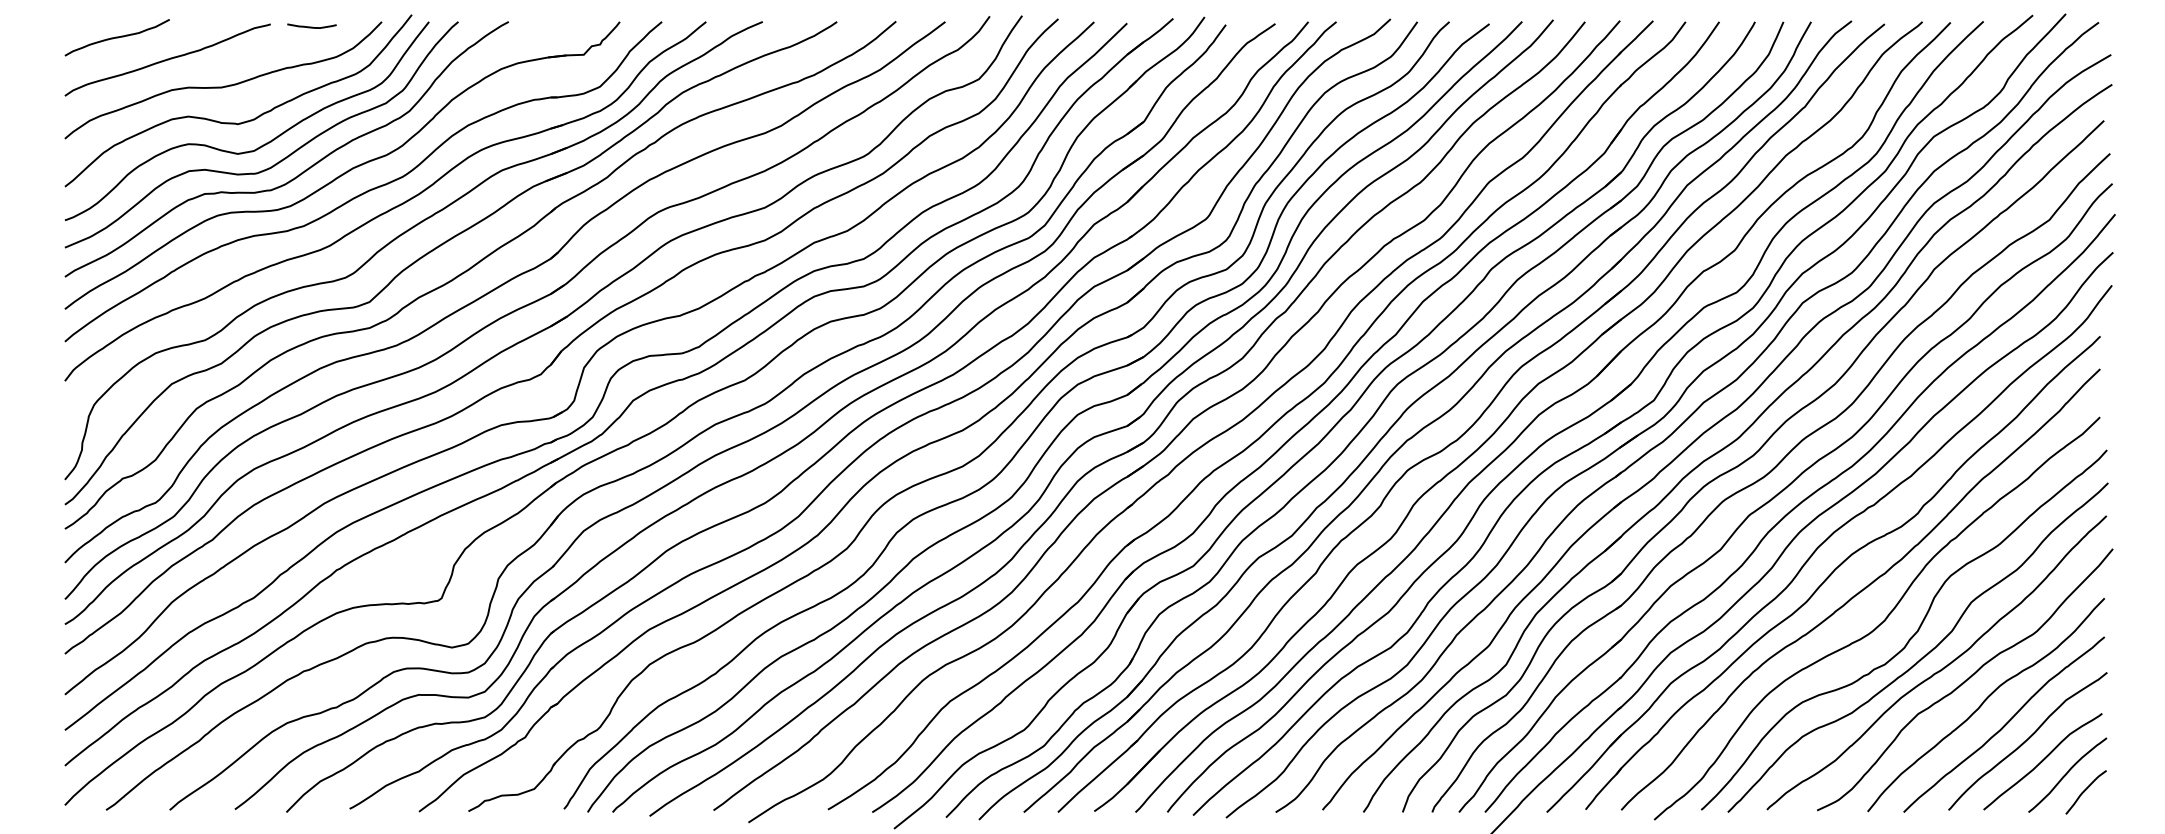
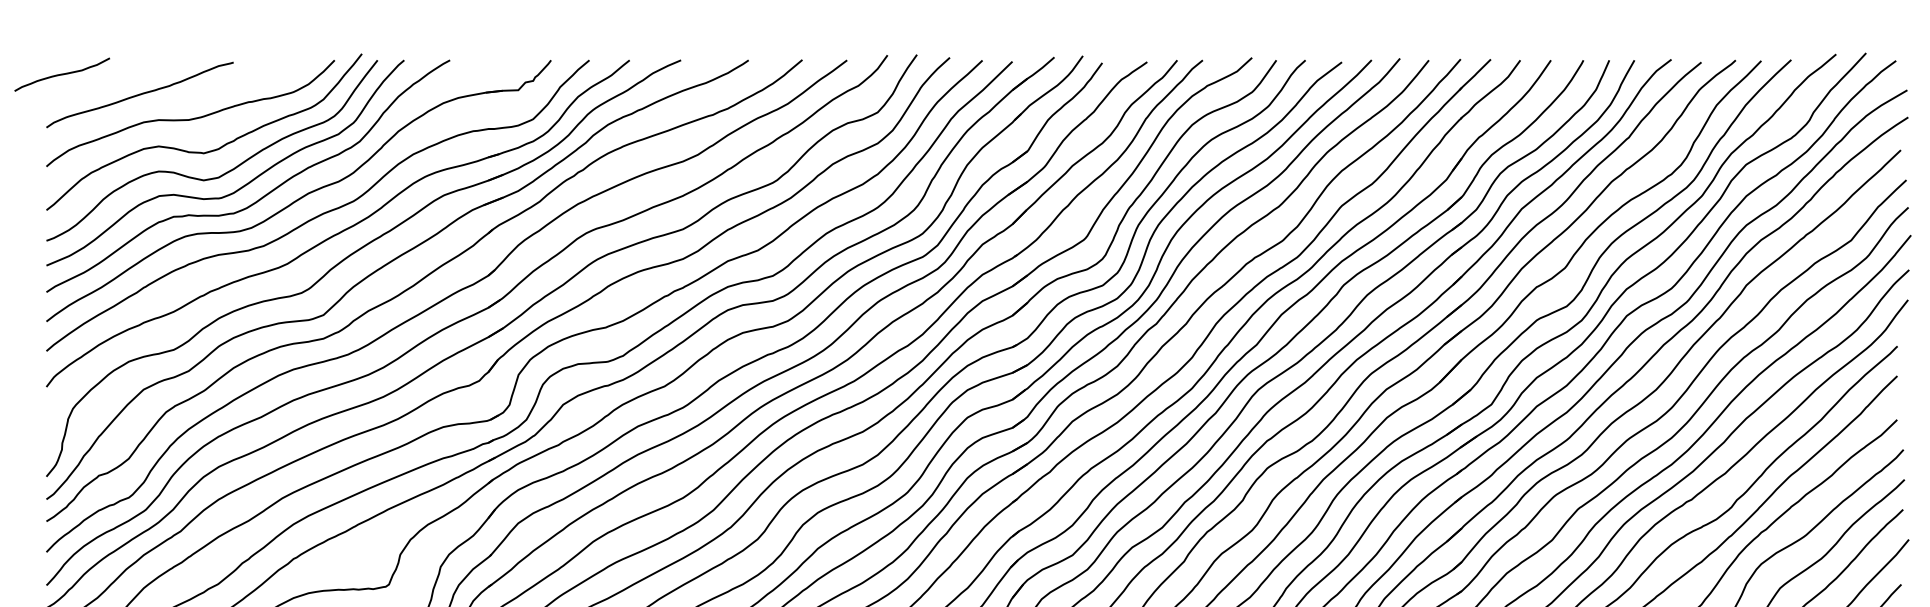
curve: (311, 26) -> (270, 64), removed
curve: (116, 37) -> (61, 74), moved

